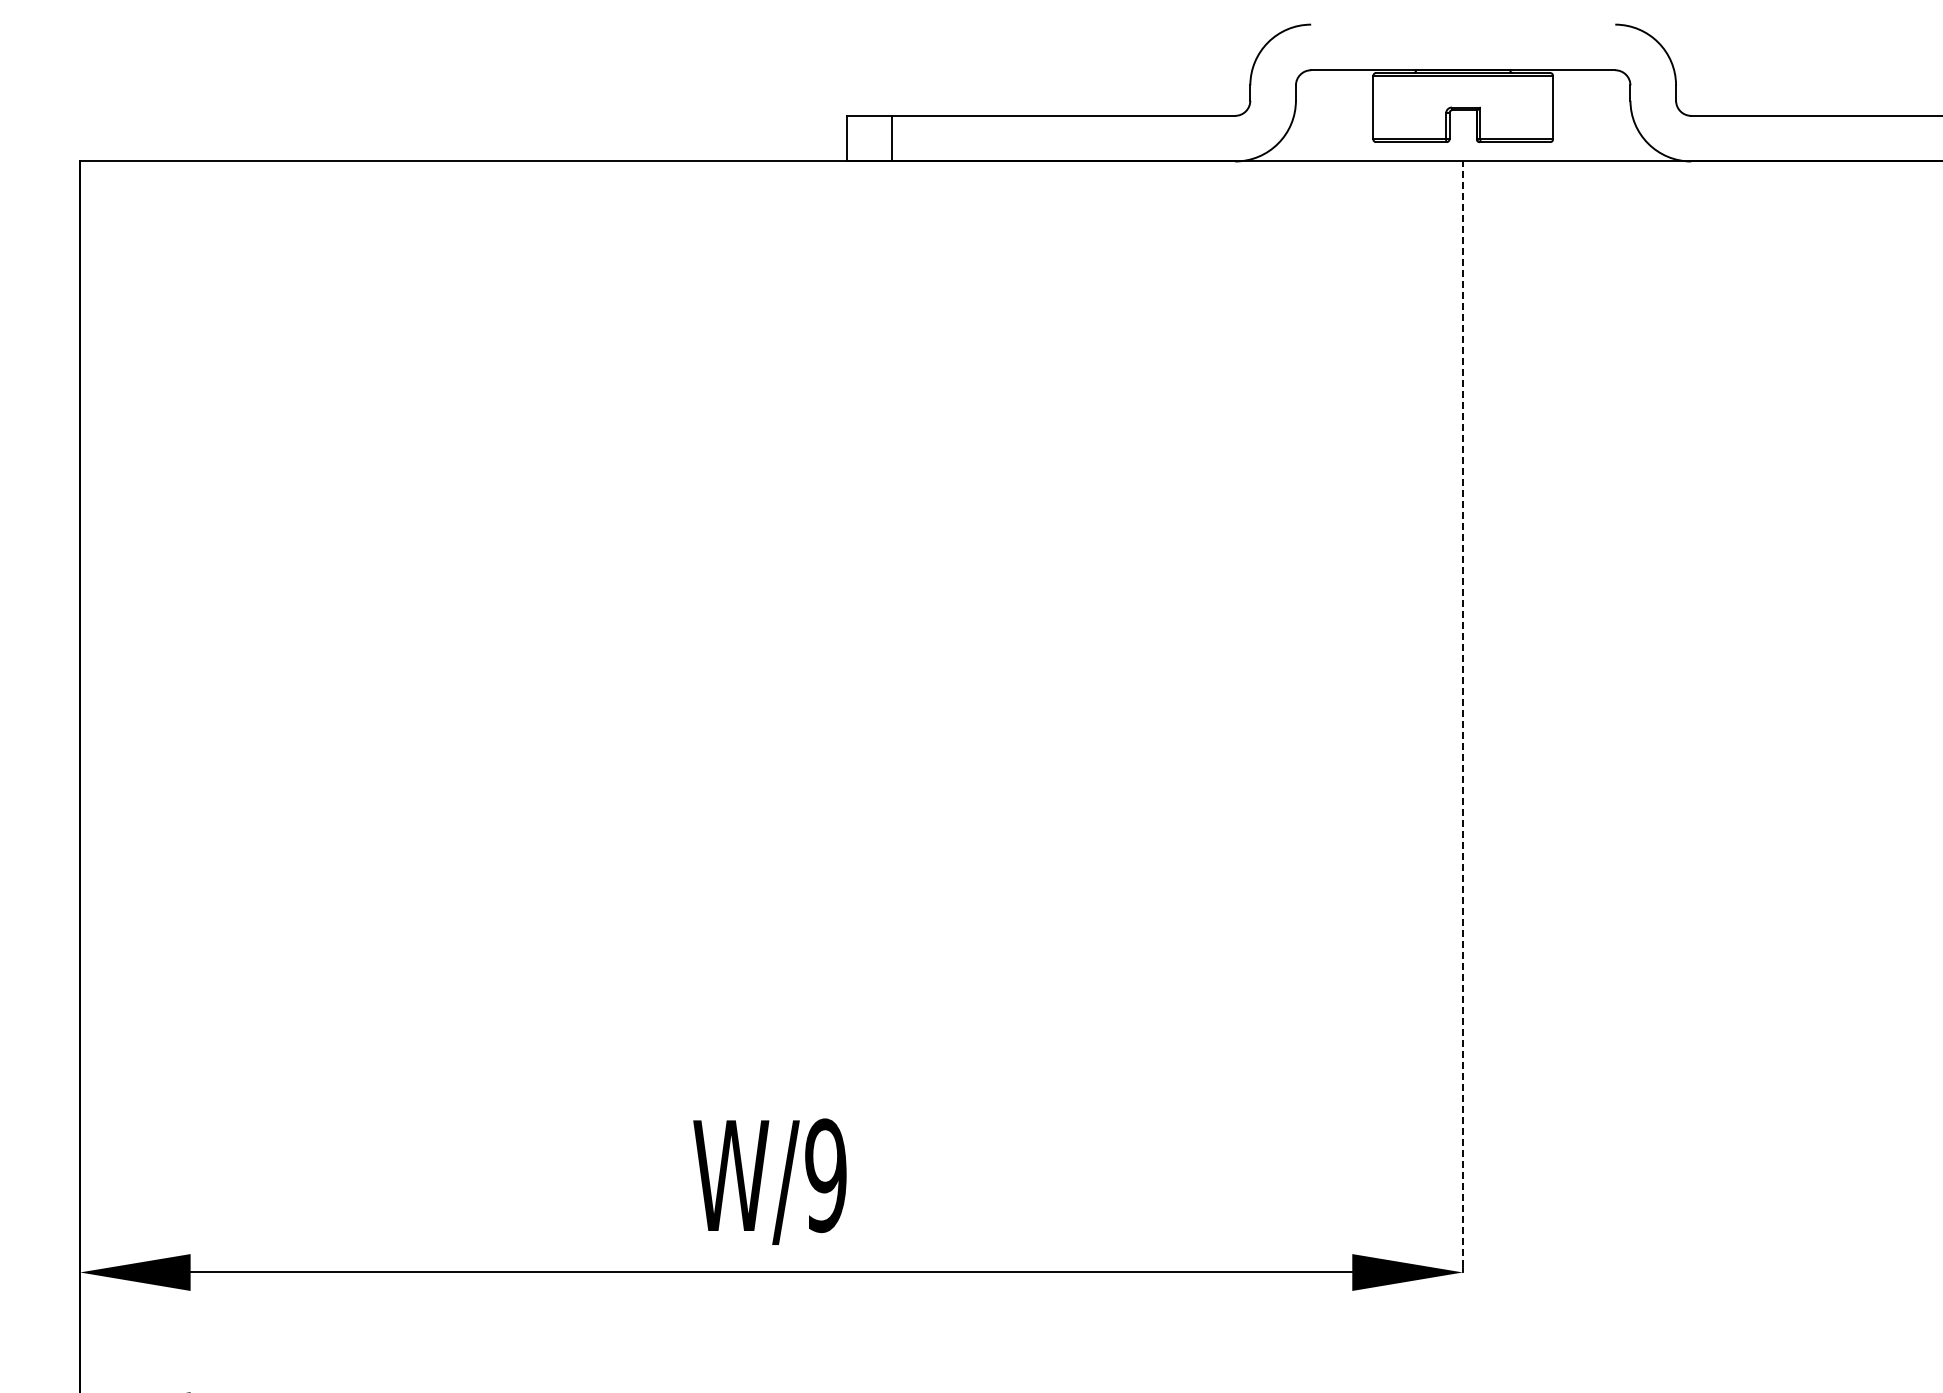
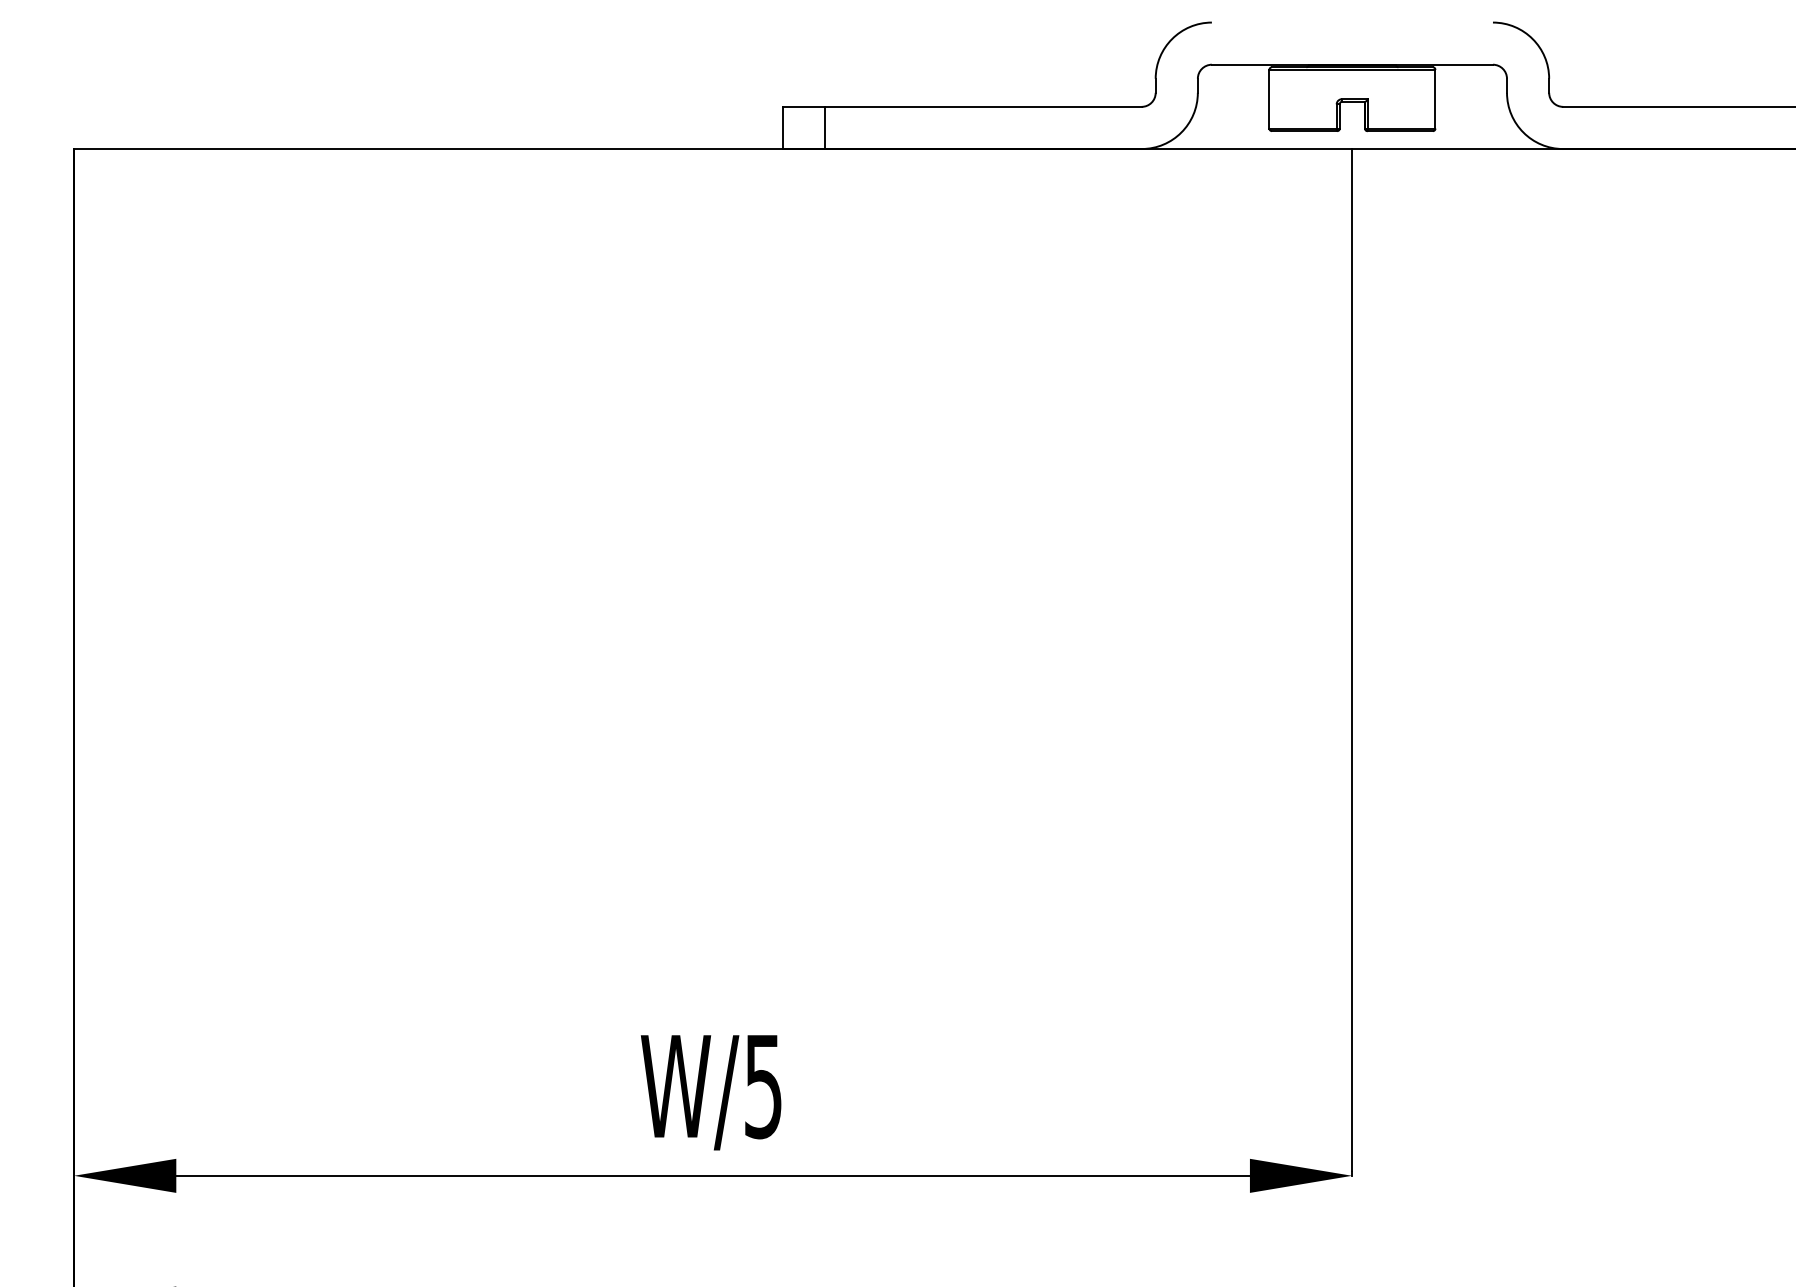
line: (1462, 714) -> (1351, 660), dashed -> solid
text: (825, 1175) -> (763, 1086), W/9 -> W/5

